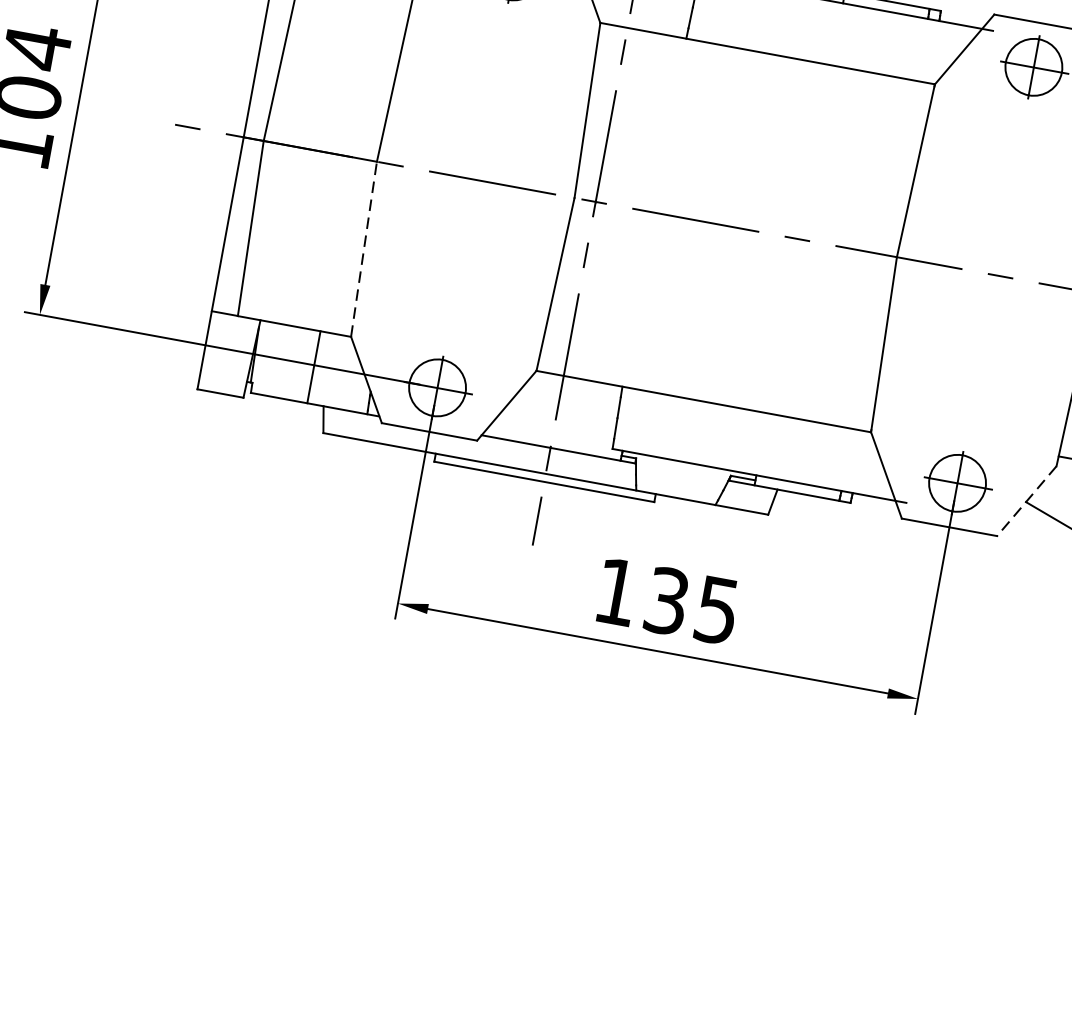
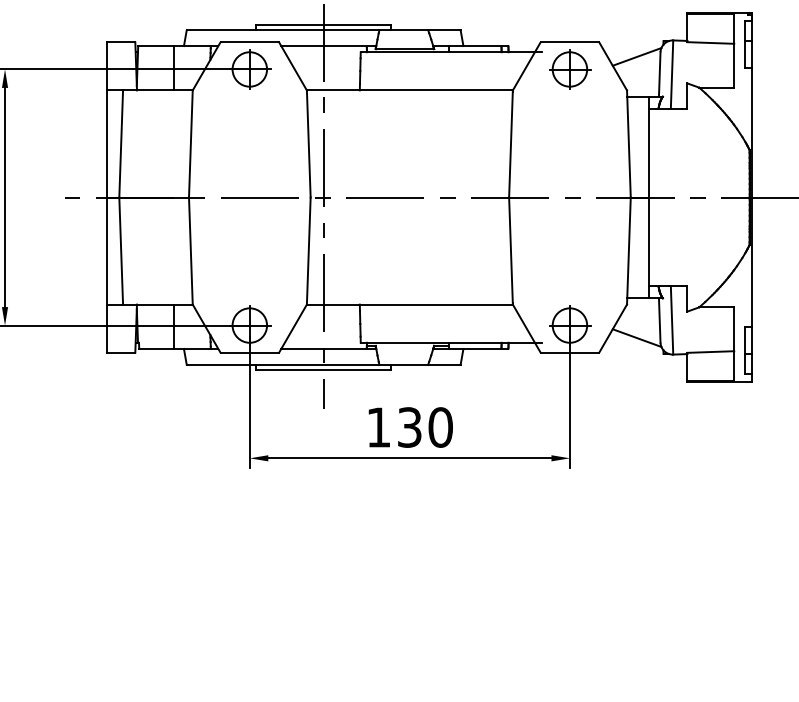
line: (363, 249) -> (190, 251), dashed -> solid
line: (1027, 501) -> (613, 328), dashed -> solid
text: (716, 610) -> (440, 427), 135 -> 130

